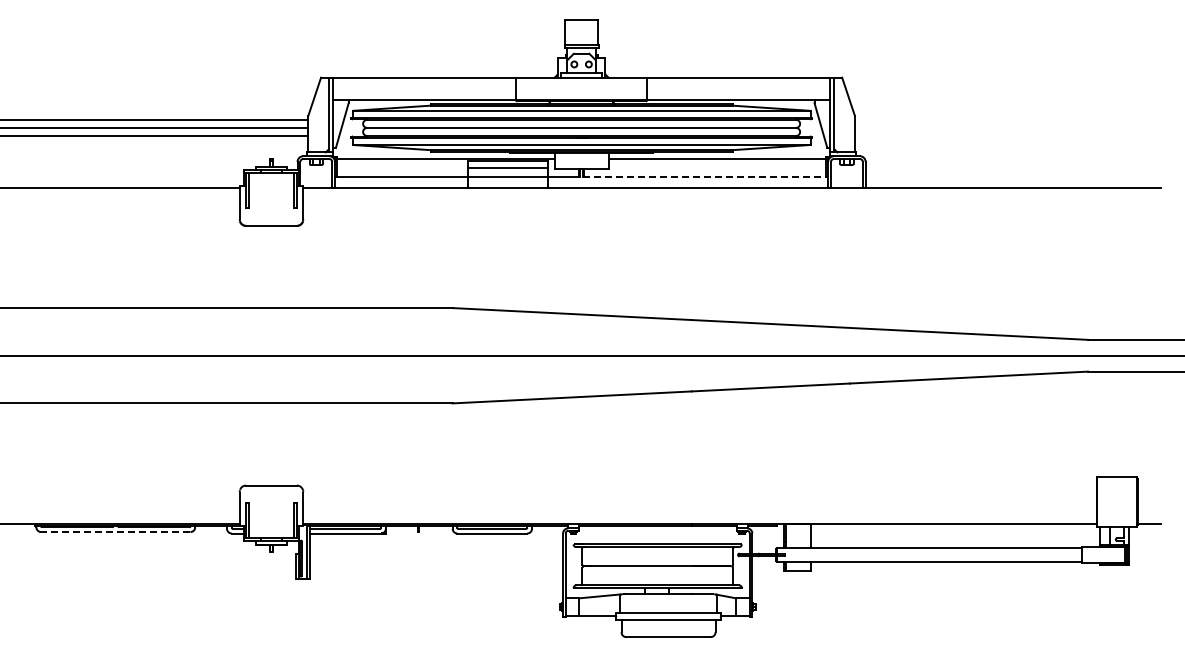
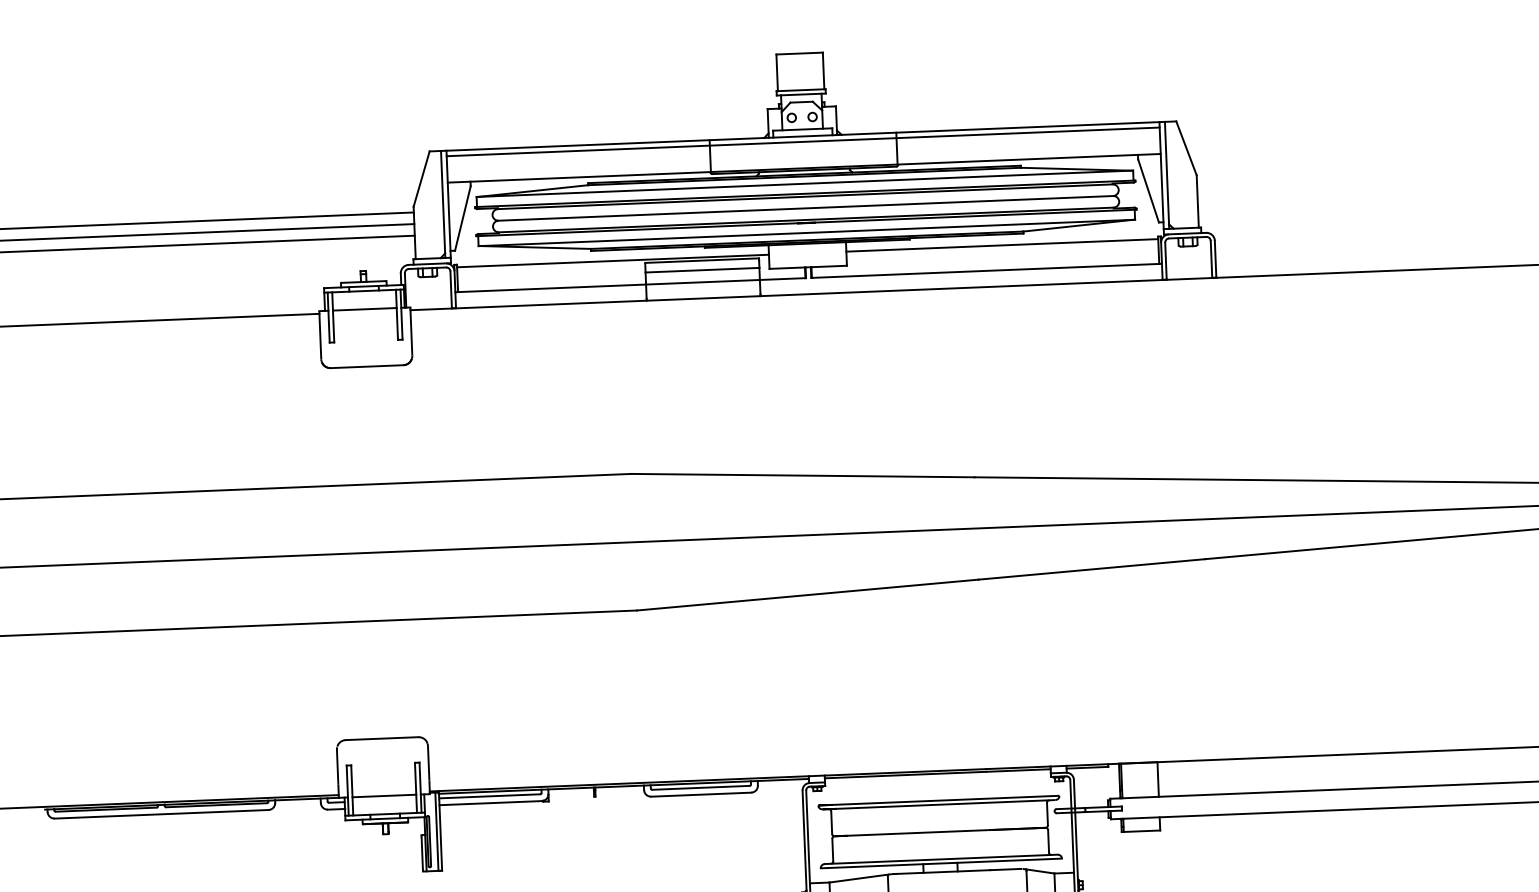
line: (581, 81) -> (803, 141), added
line: (706, 176) -> (987, 270), dashed -> solid
line: (271, 185) -> (364, 308), added
line: (271, 525) -> (384, 795), added
line: (115, 532) -> (161, 814), dashed -> solid

